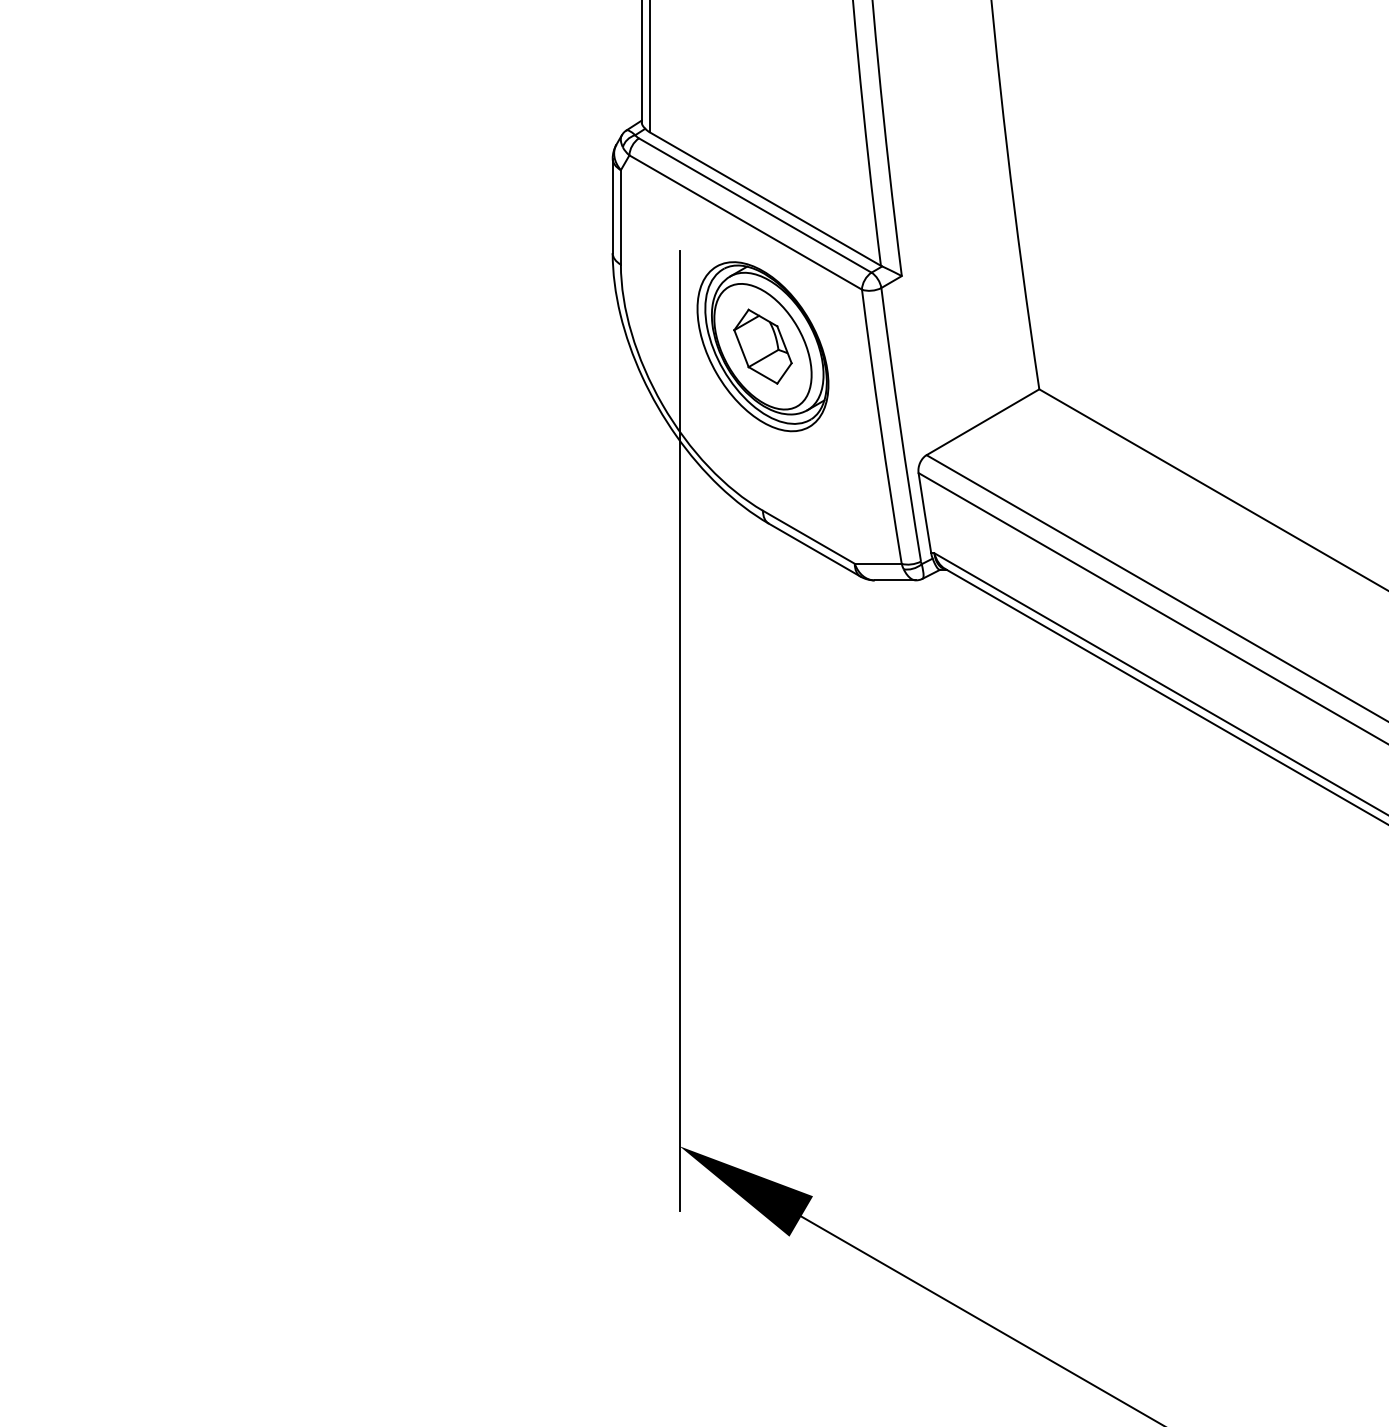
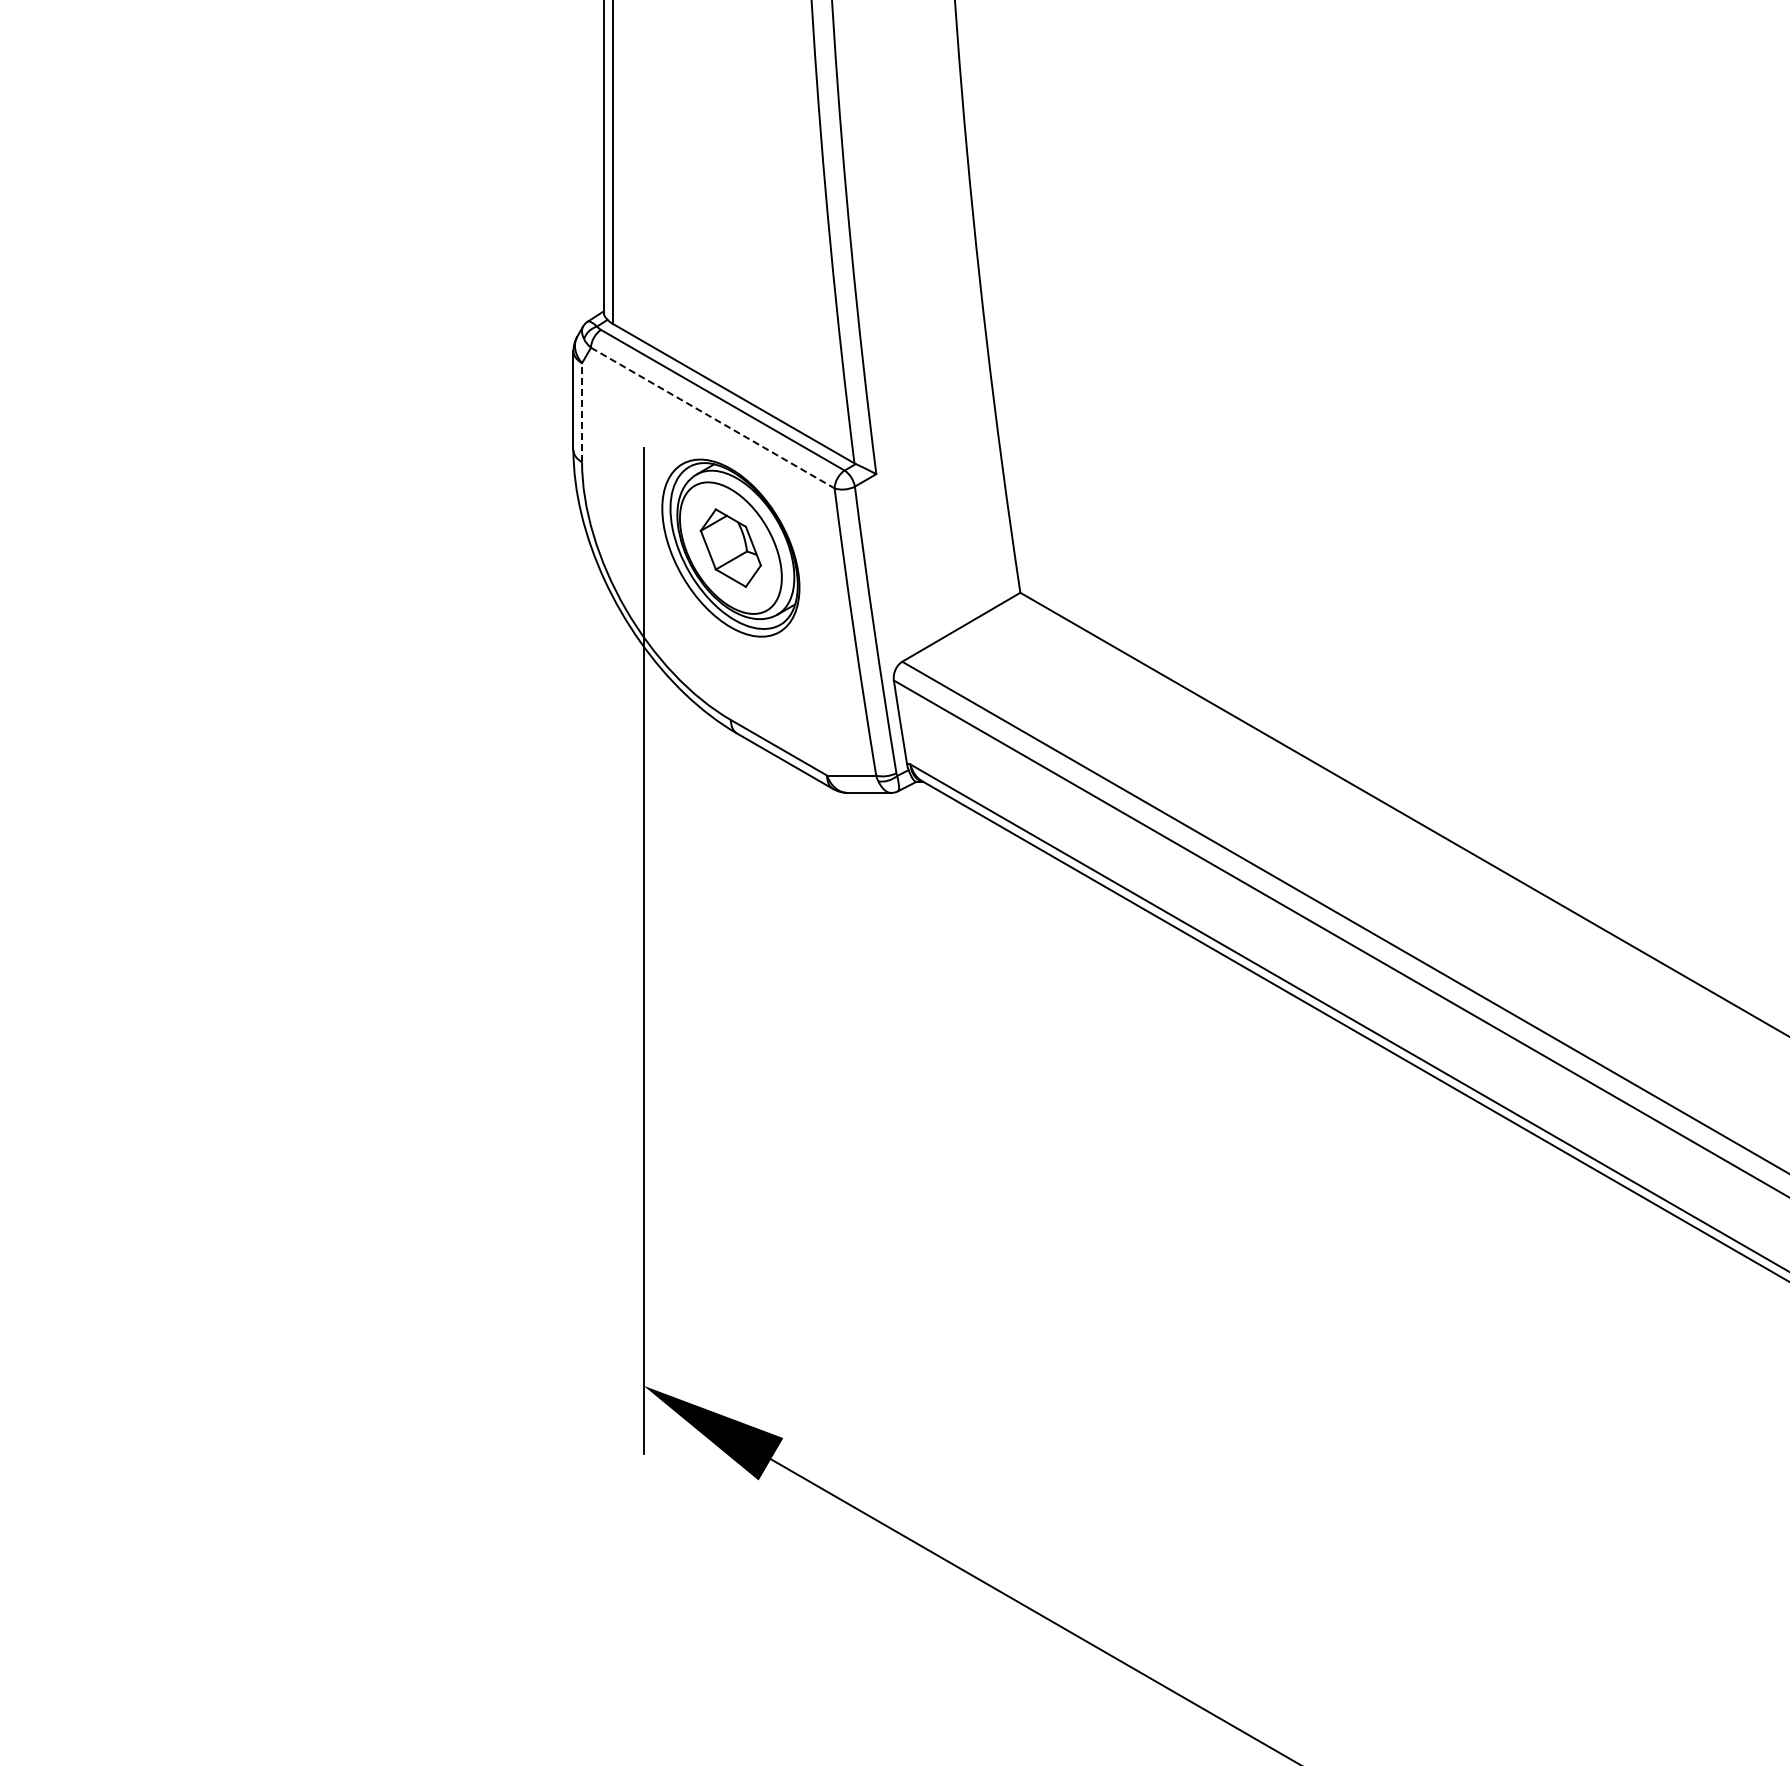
line: (621, 217) -> (582, 412), solid -> dashed
line: (745, 222) -> (712, 418), solid -> dashed

